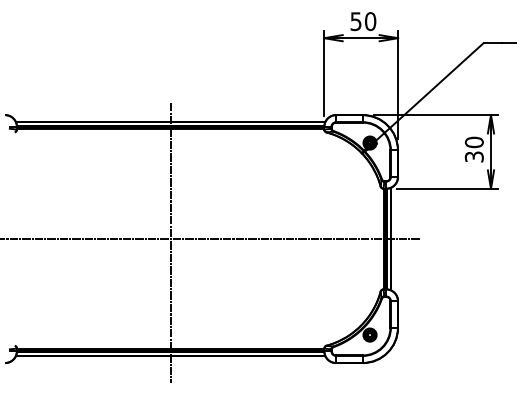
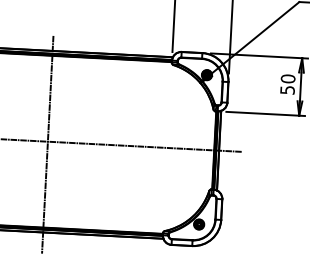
text: (473, 156) -> (286, 89), 30 -> 50

